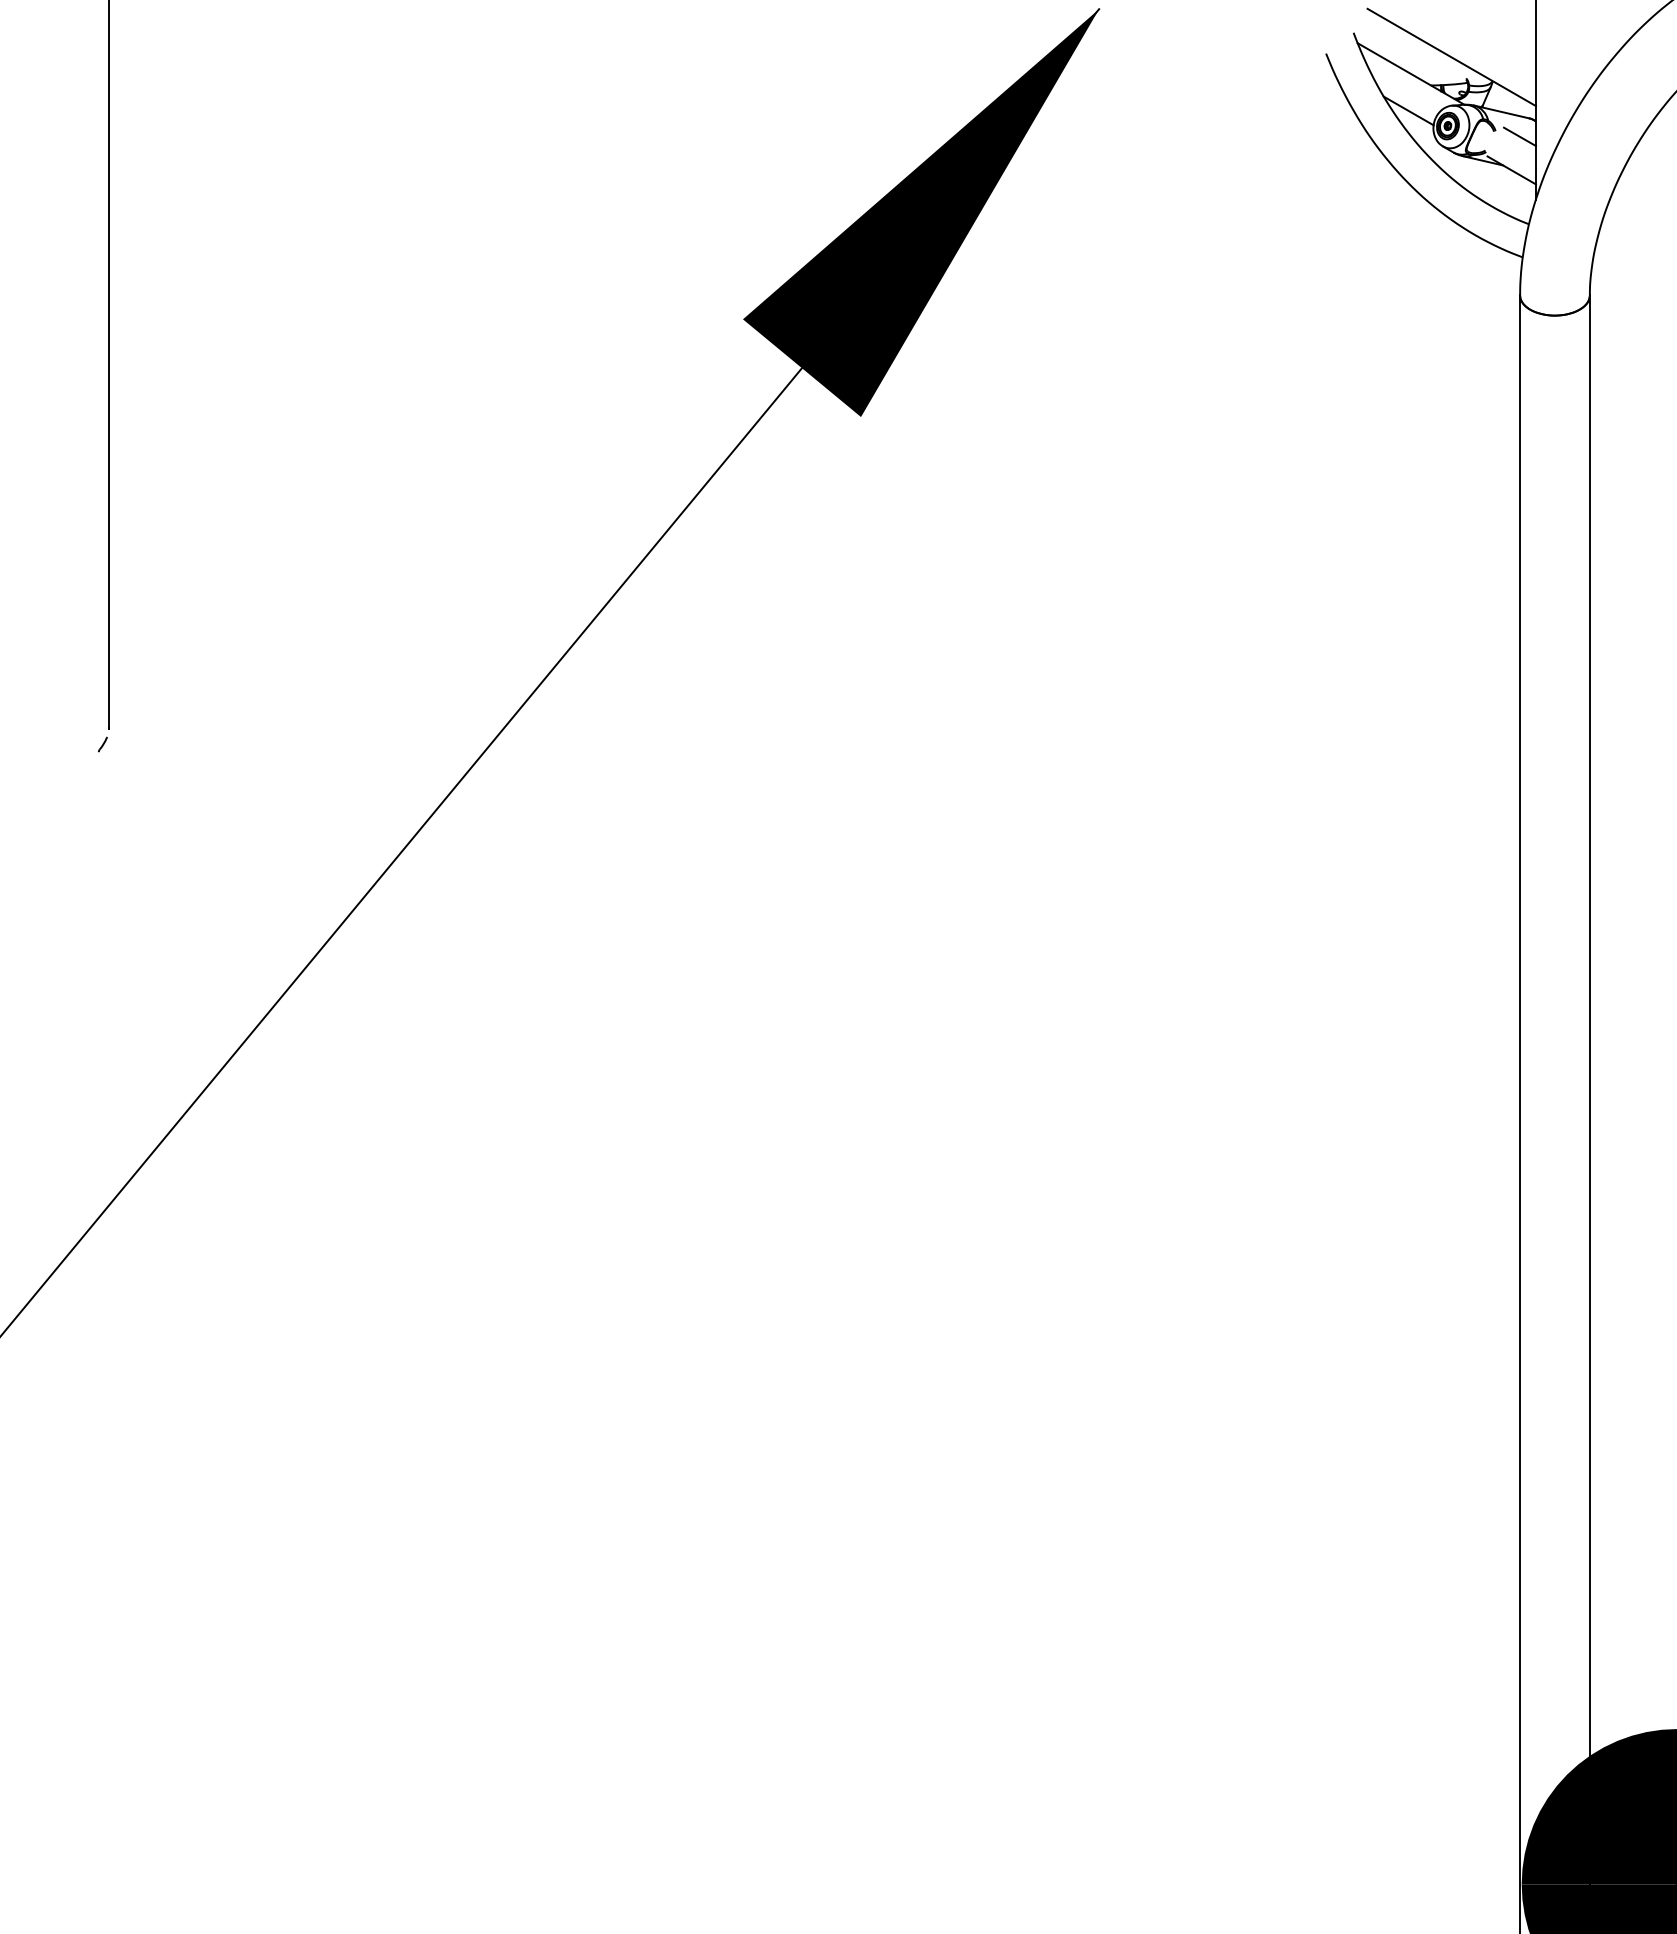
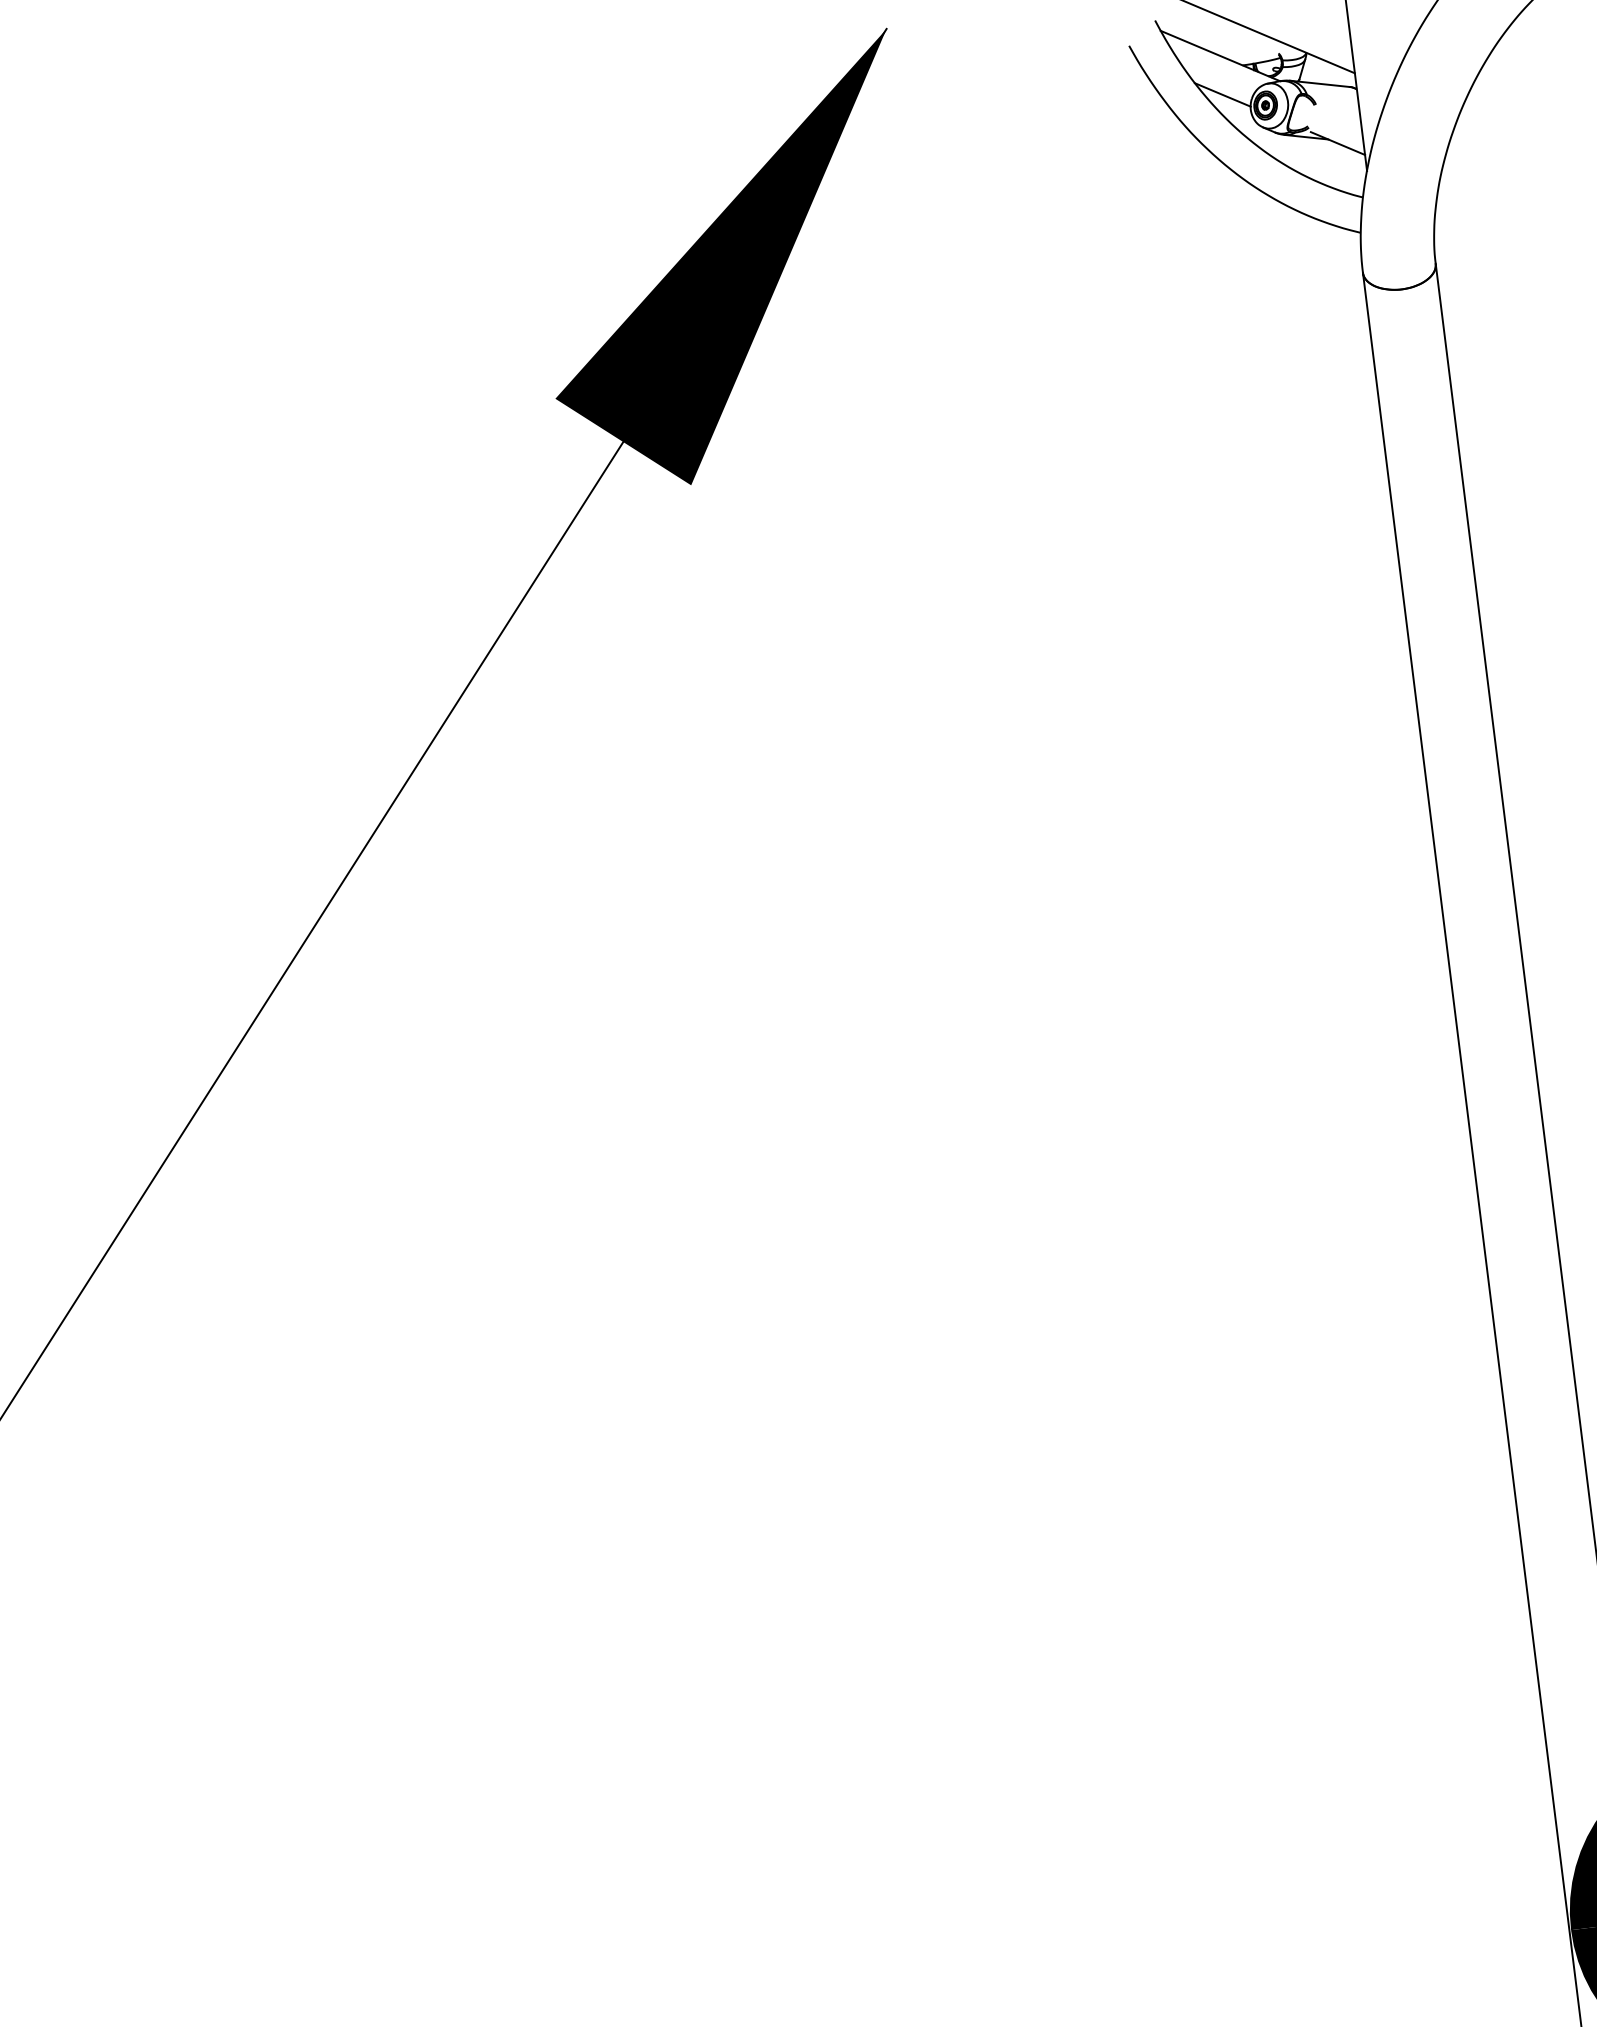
line: (1519, 136) -> (1341, 107), removed

